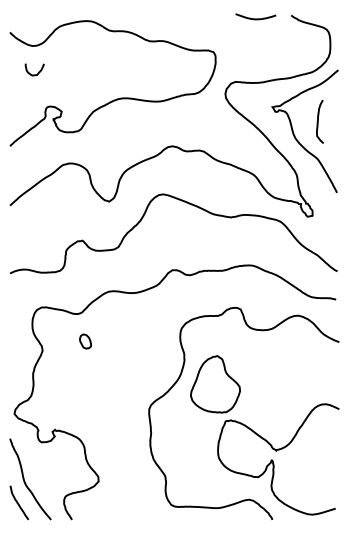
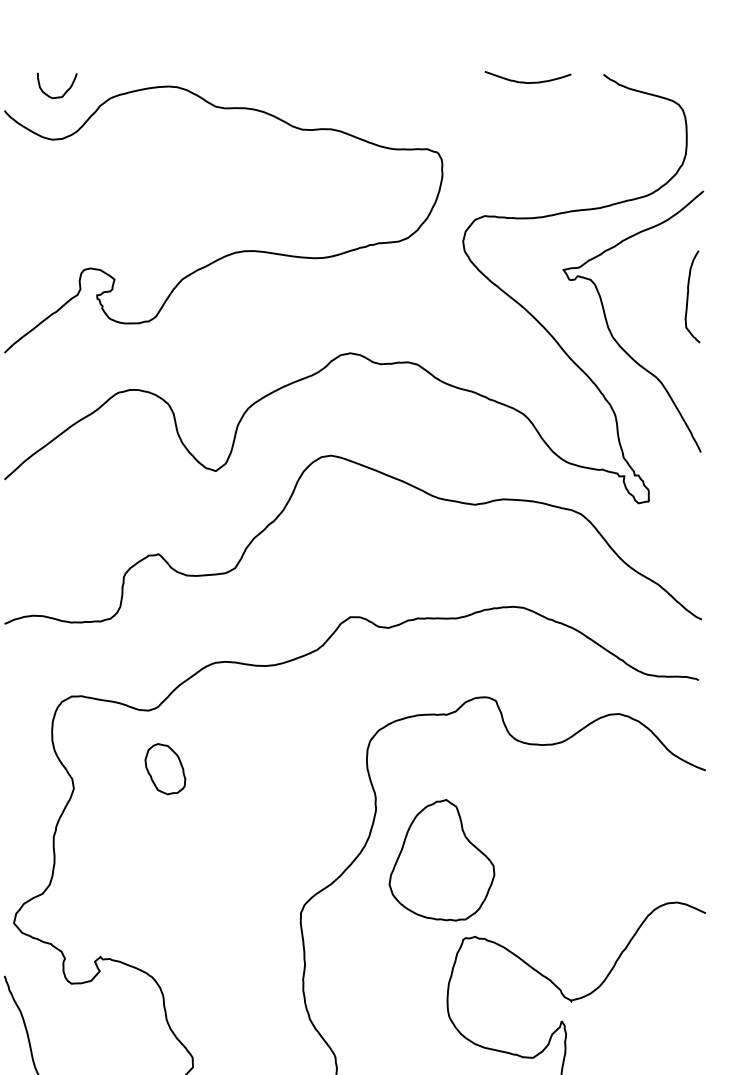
curve: (37, 72) -> (62, 91), moved
curve: (318, 121) -> (689, 296), moved
part: (85, 341) -> (165, 768), size x1.67

